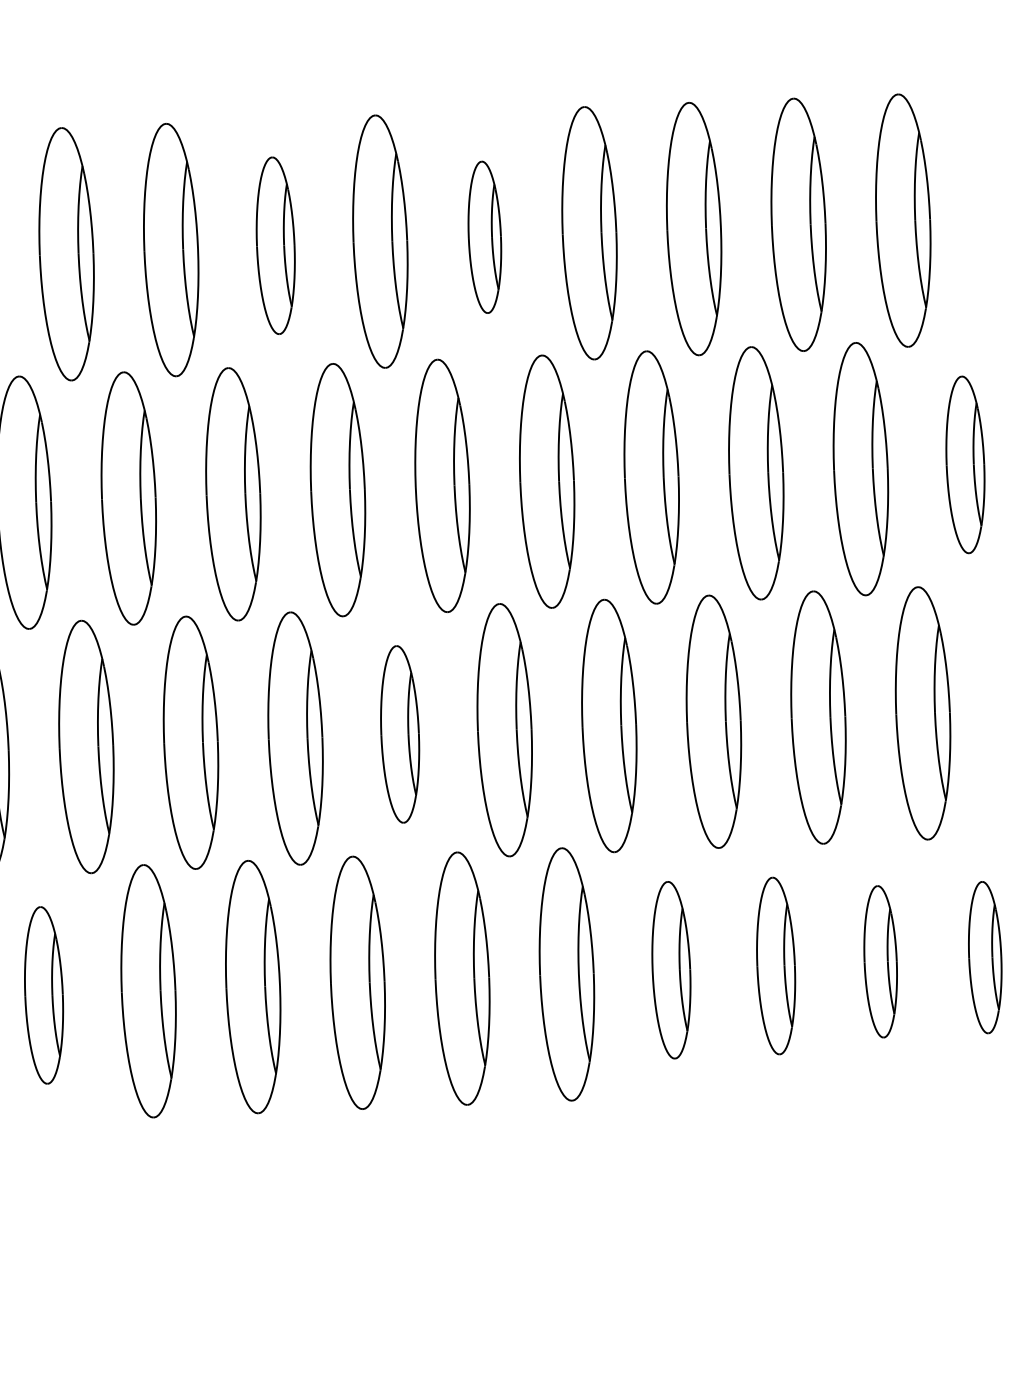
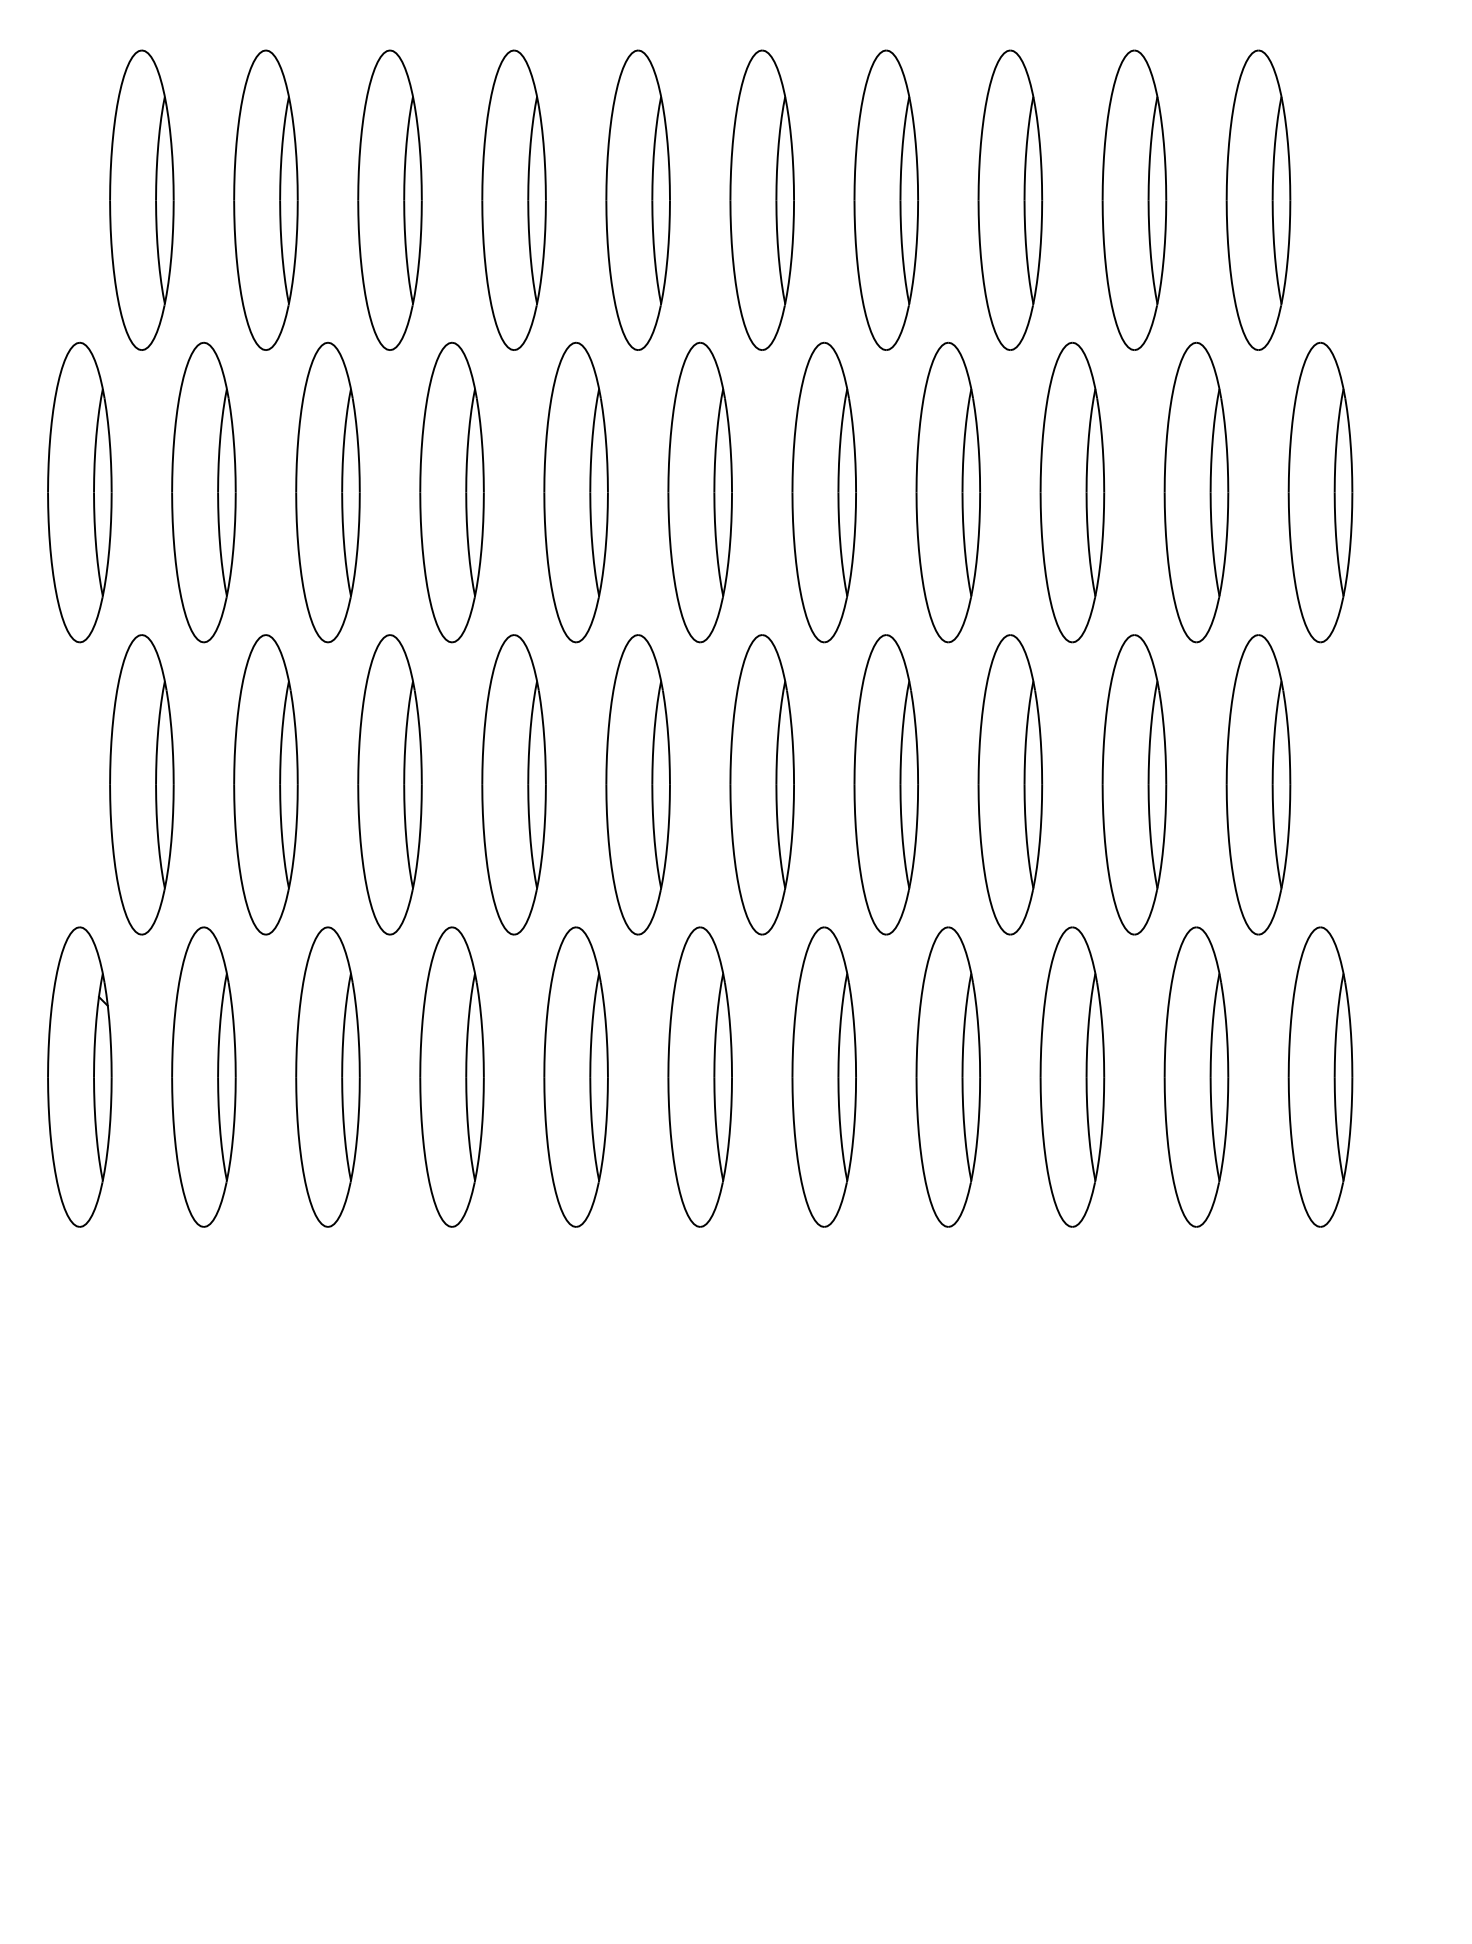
part: (484, 236) -> (761, 199), size x1.67
part: (275, 245) -> (513, 199), size x1.43
part: (965, 464) -> (1320, 492), size x1.43
part: (399, 734) -> (637, 784), size x1.43
part: (985, 957) -> (1320, 1076), size x1.67
part: (880, 961) -> (1196, 1076), size x1.67
part: (776, 965) -> (1072, 1076), size x1.43
part: (670, 969) -> (947, 1076), size x1.43
part: (43, 994) -> (203, 1076), size x1.43

